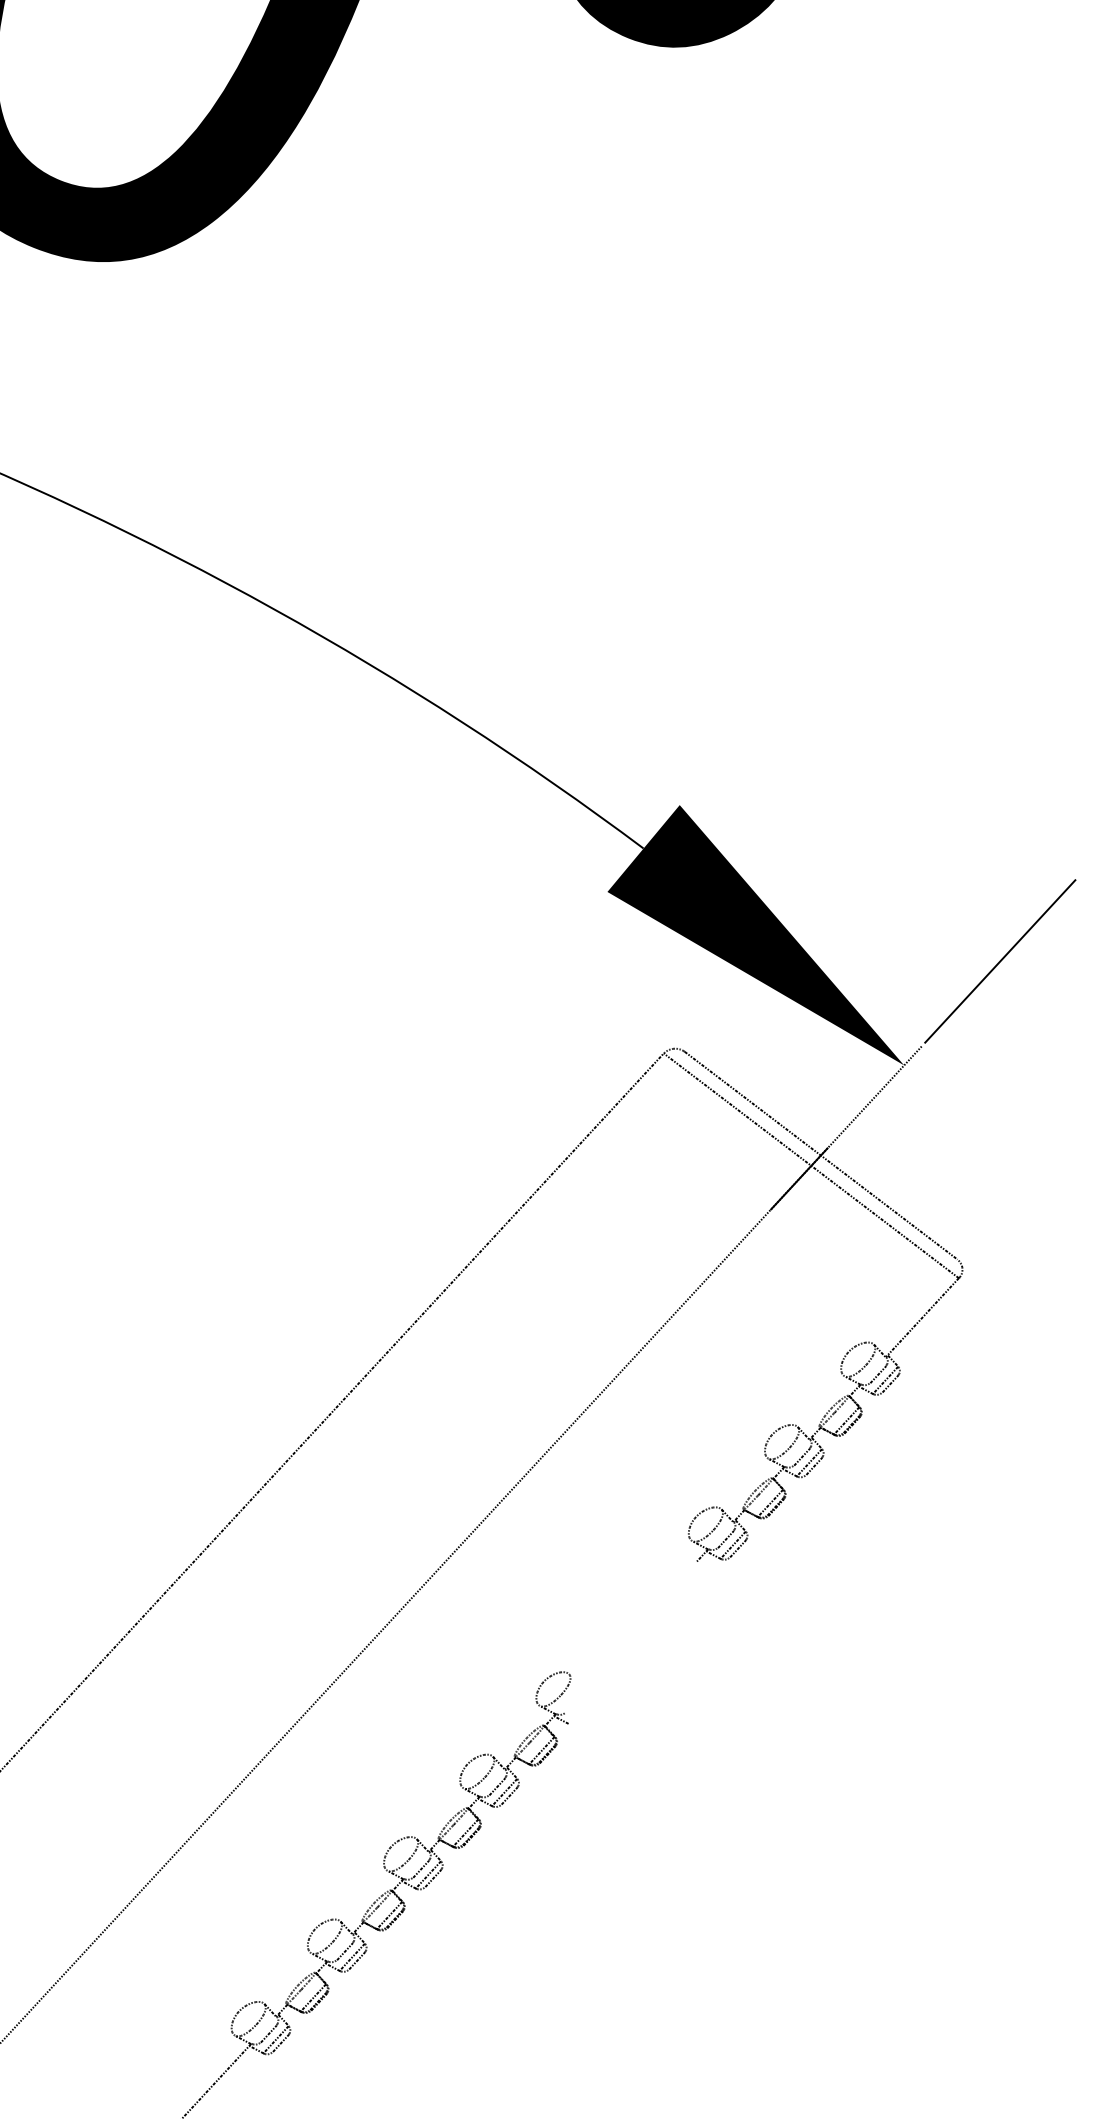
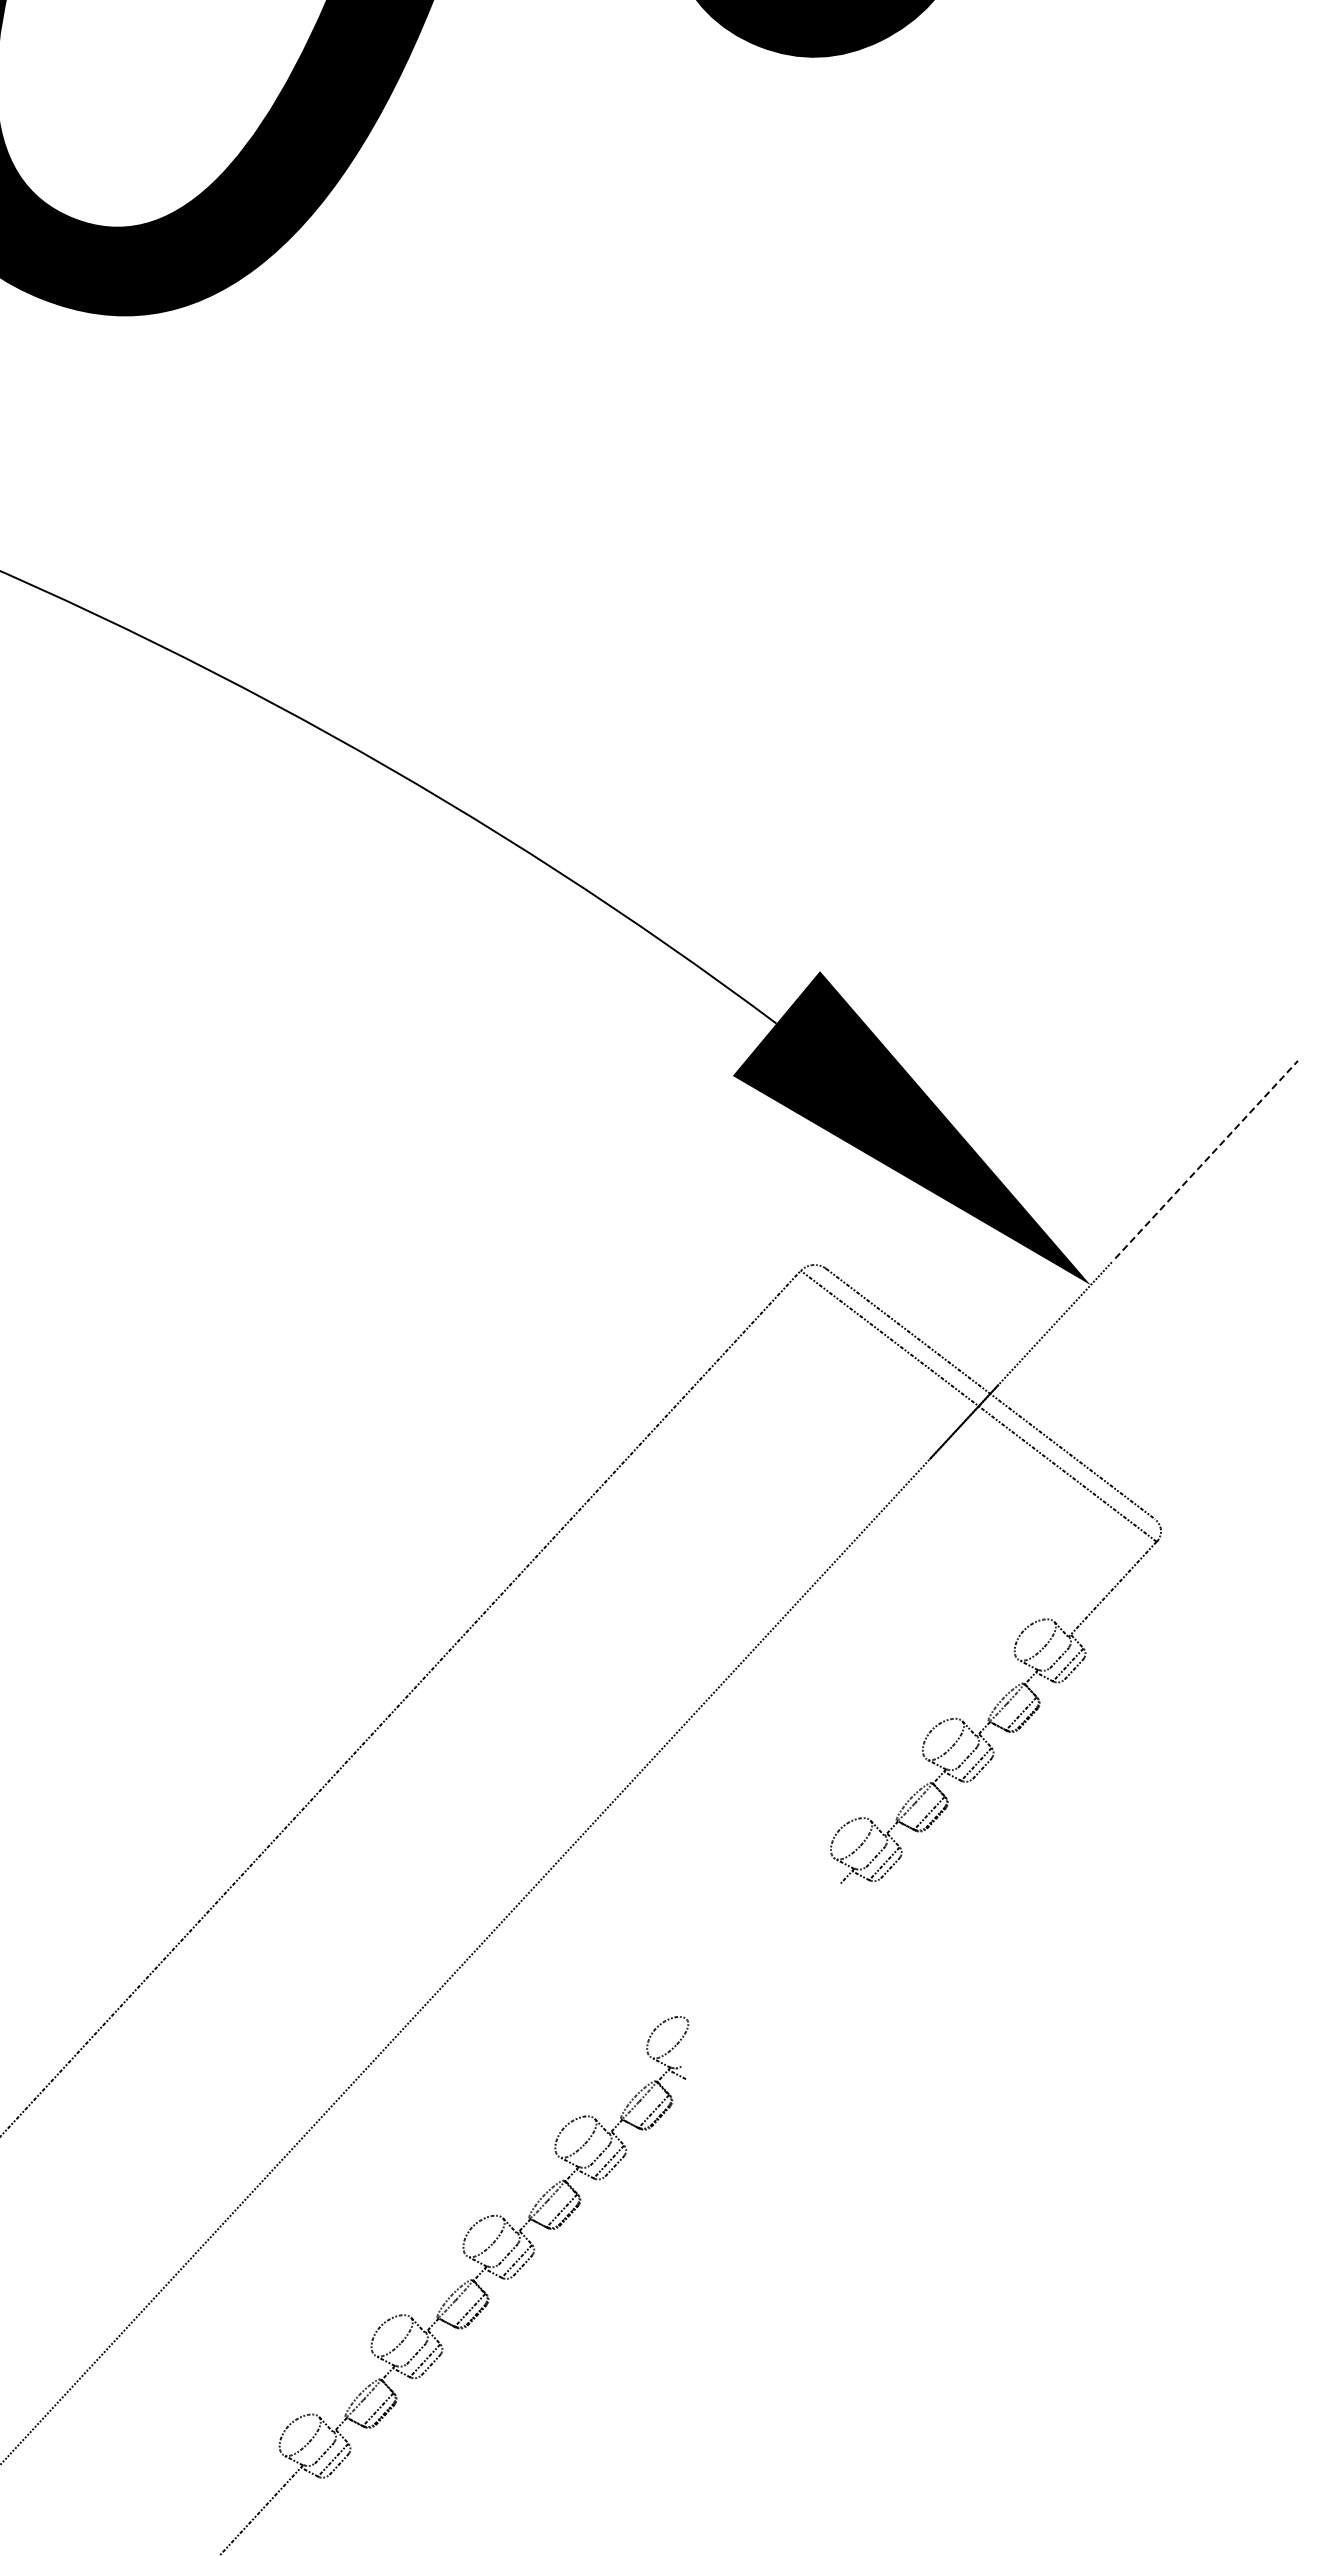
line: (1000, 961) -> (1206, 1159), solid -> dashed

